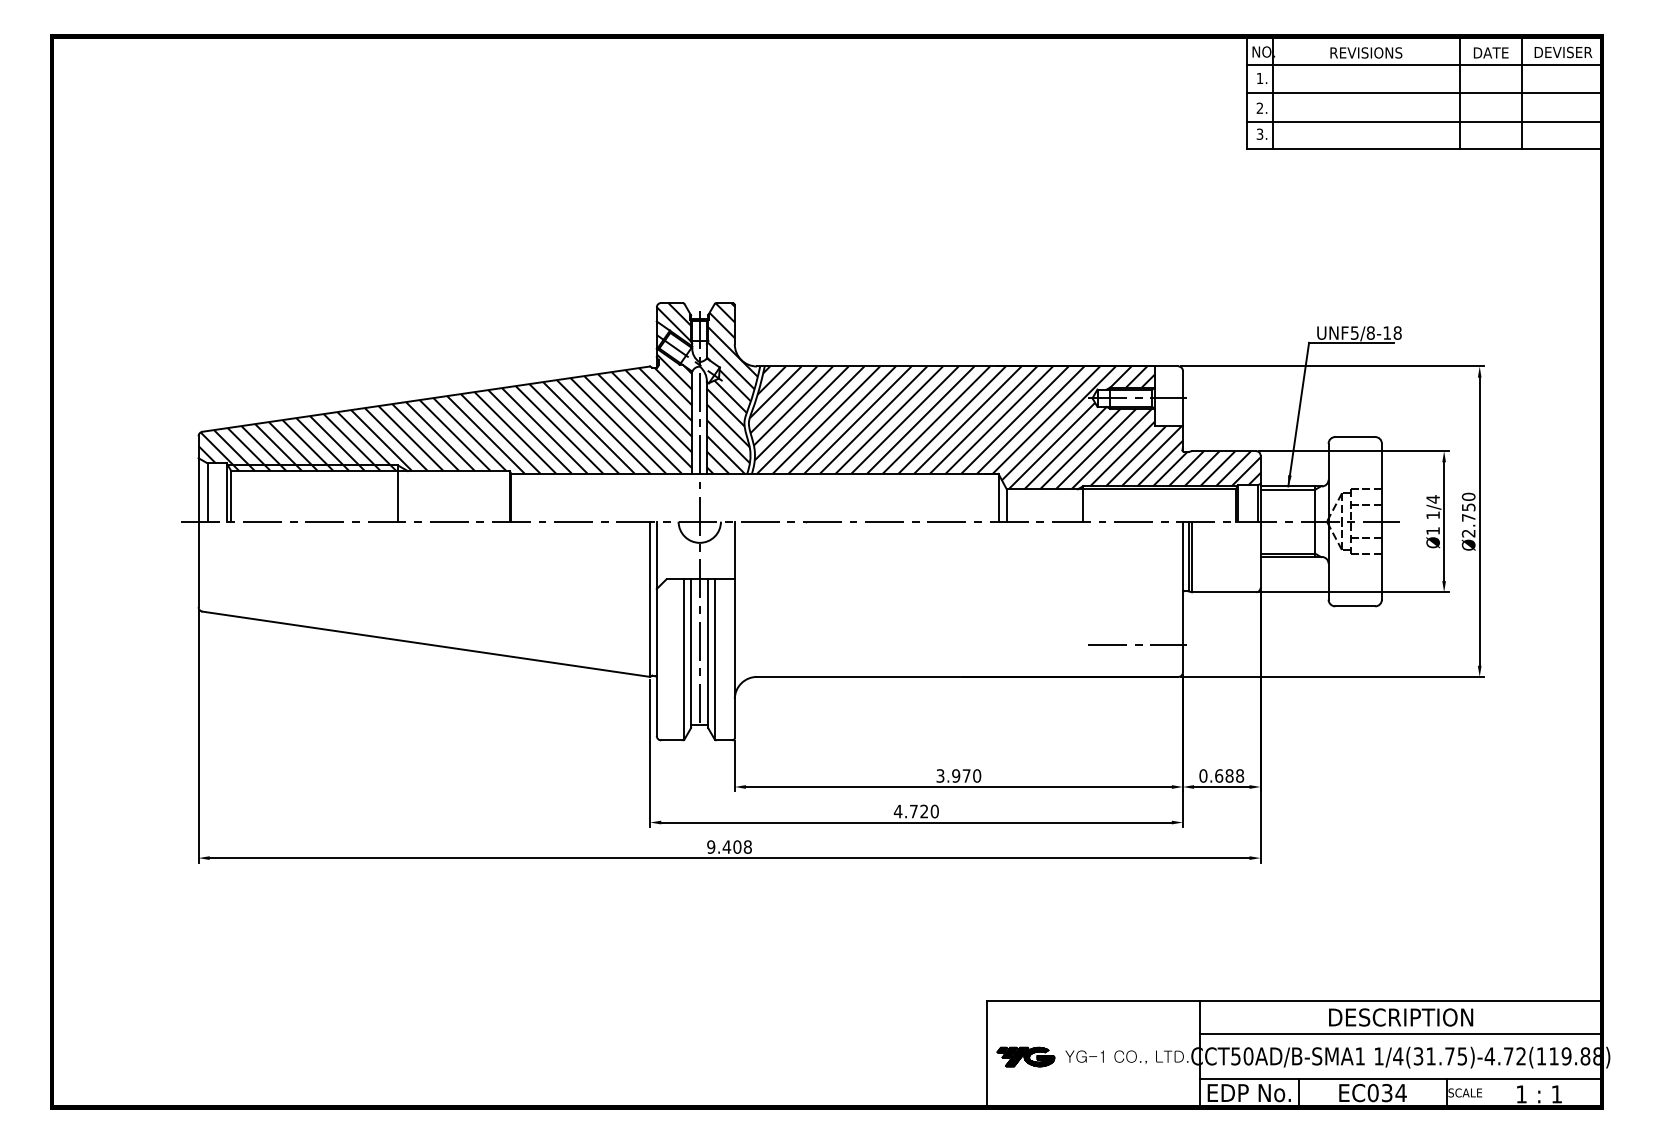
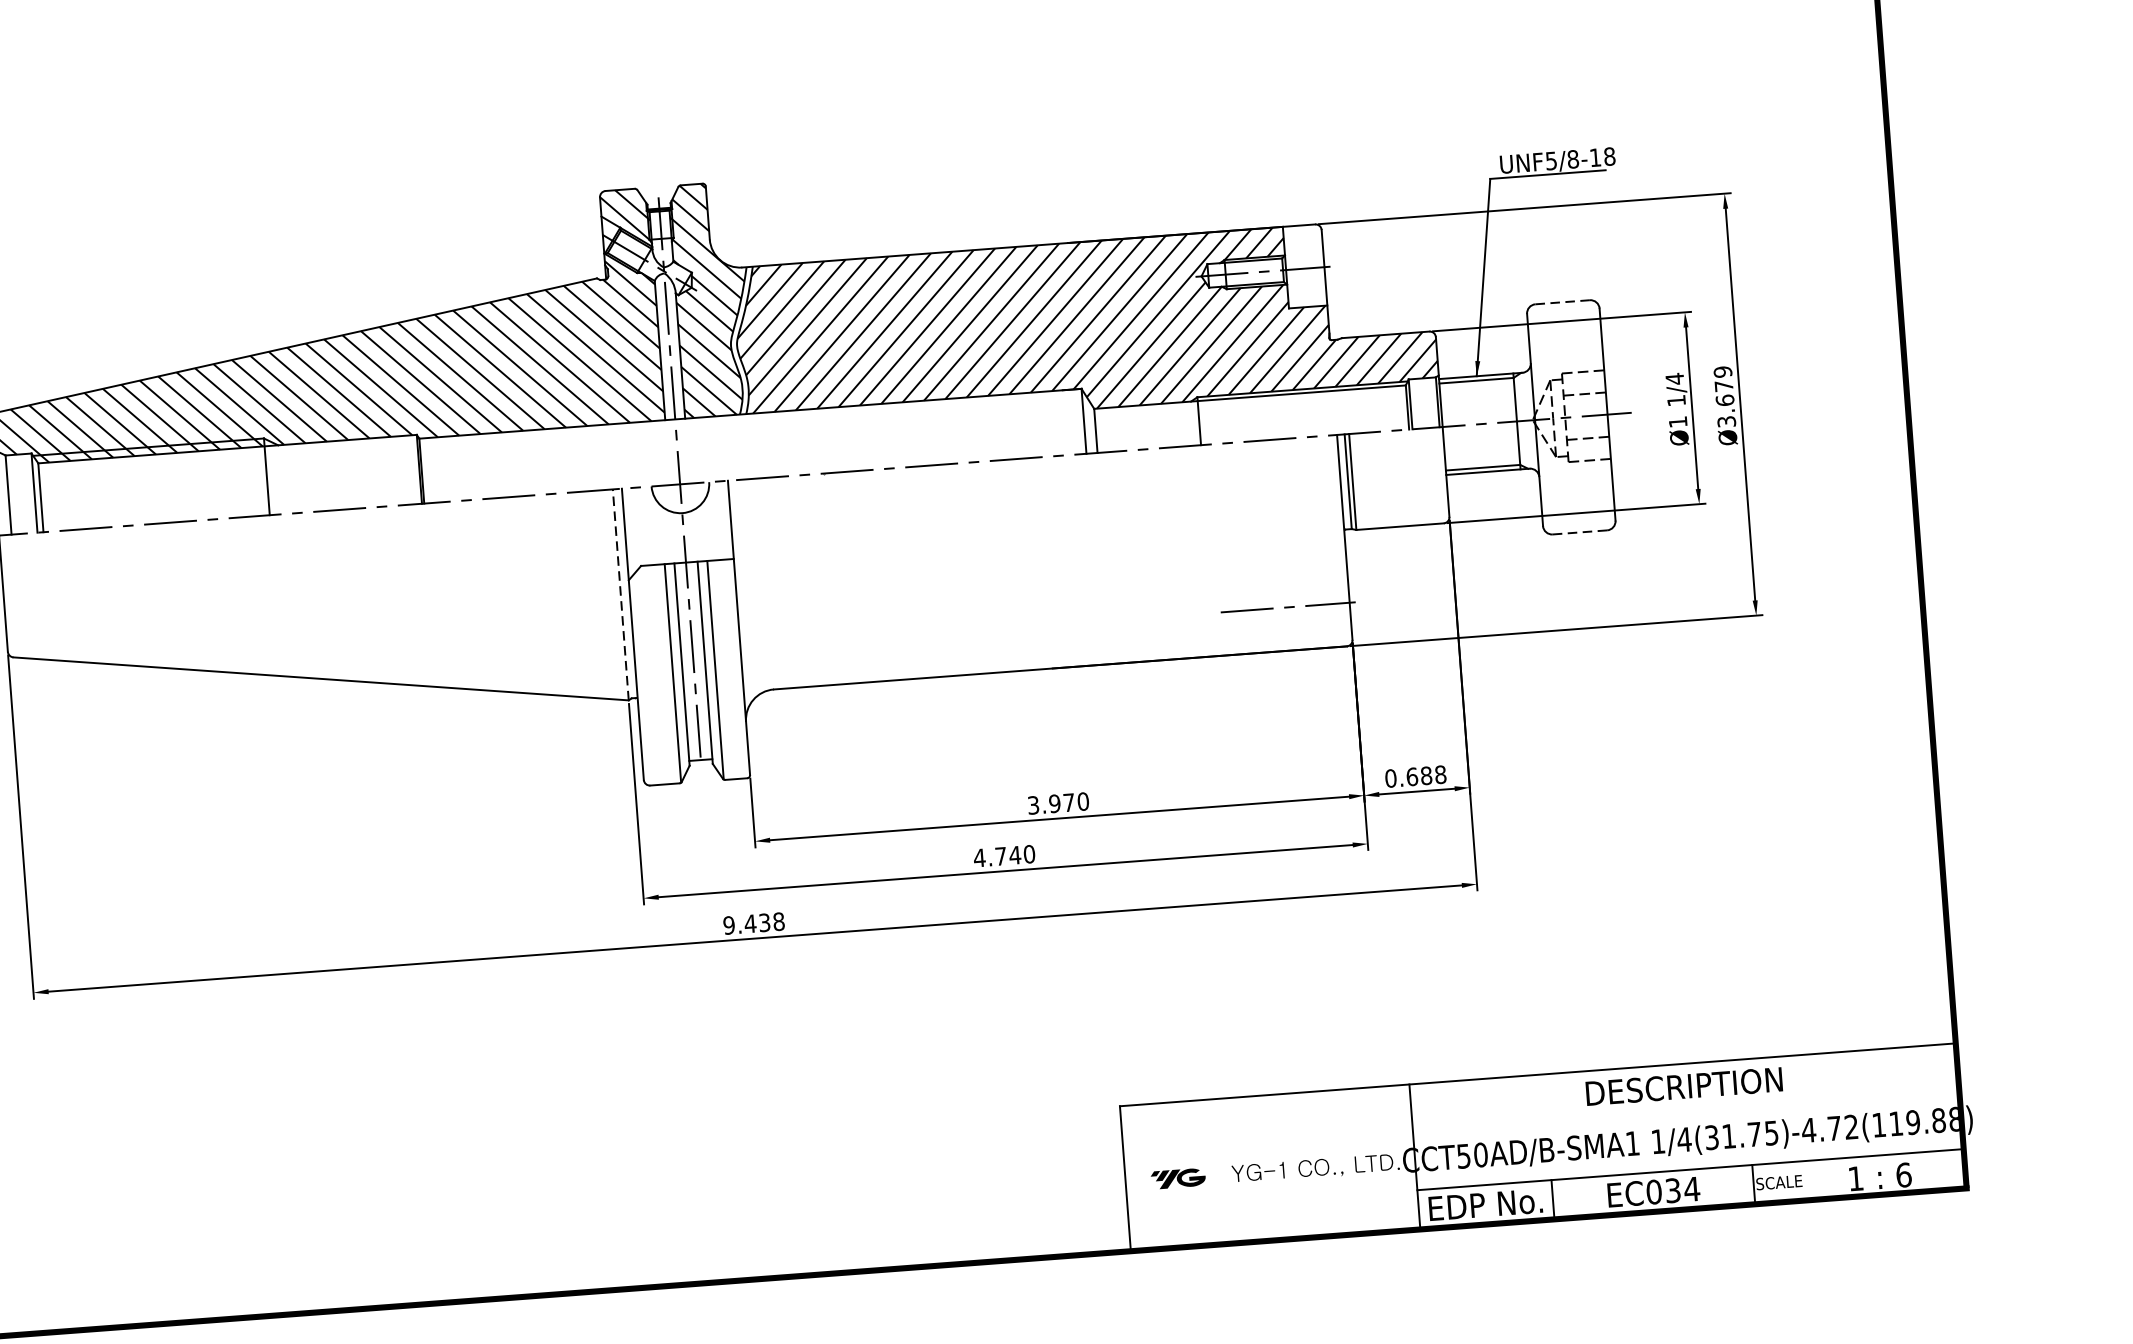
line: (1355, 437) -> (1563, 302), solid -> dashed
text: (1468, 515) -> (1724, 397), Ø2.750 -> Ø3.679
line: (650, 599) -> (621, 595), solid -> dashed
line: (1355, 606) -> (1580, 532), solid -> dashed
text: (924, 811) -> (1015, 855), 4.720 -> 4.740
text: (737, 846) -> (764, 921), 9.408 -> 9.438
line: (1401, 1034) -> (1686, 1109), removed
part: (1025, 1056) -> (1177, 1177), size x0.7
text: (1556, 1094) -> (1903, 1175), 1 -> 6

